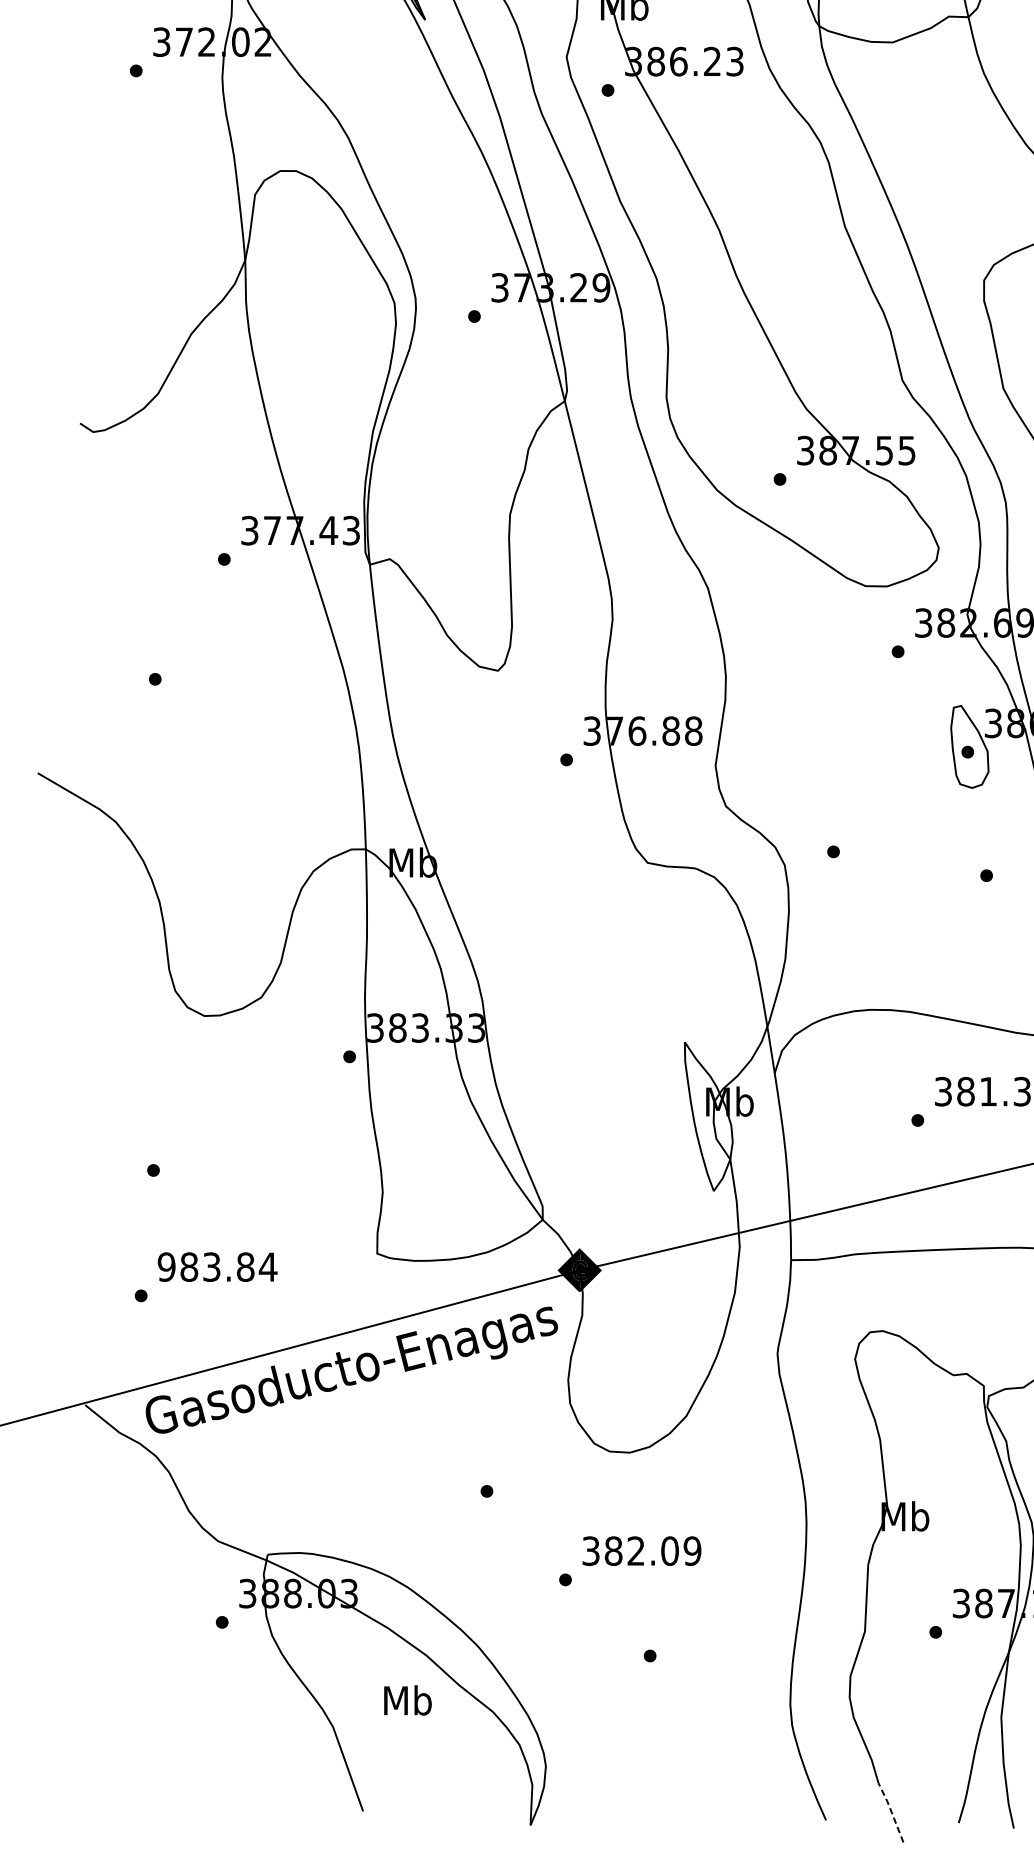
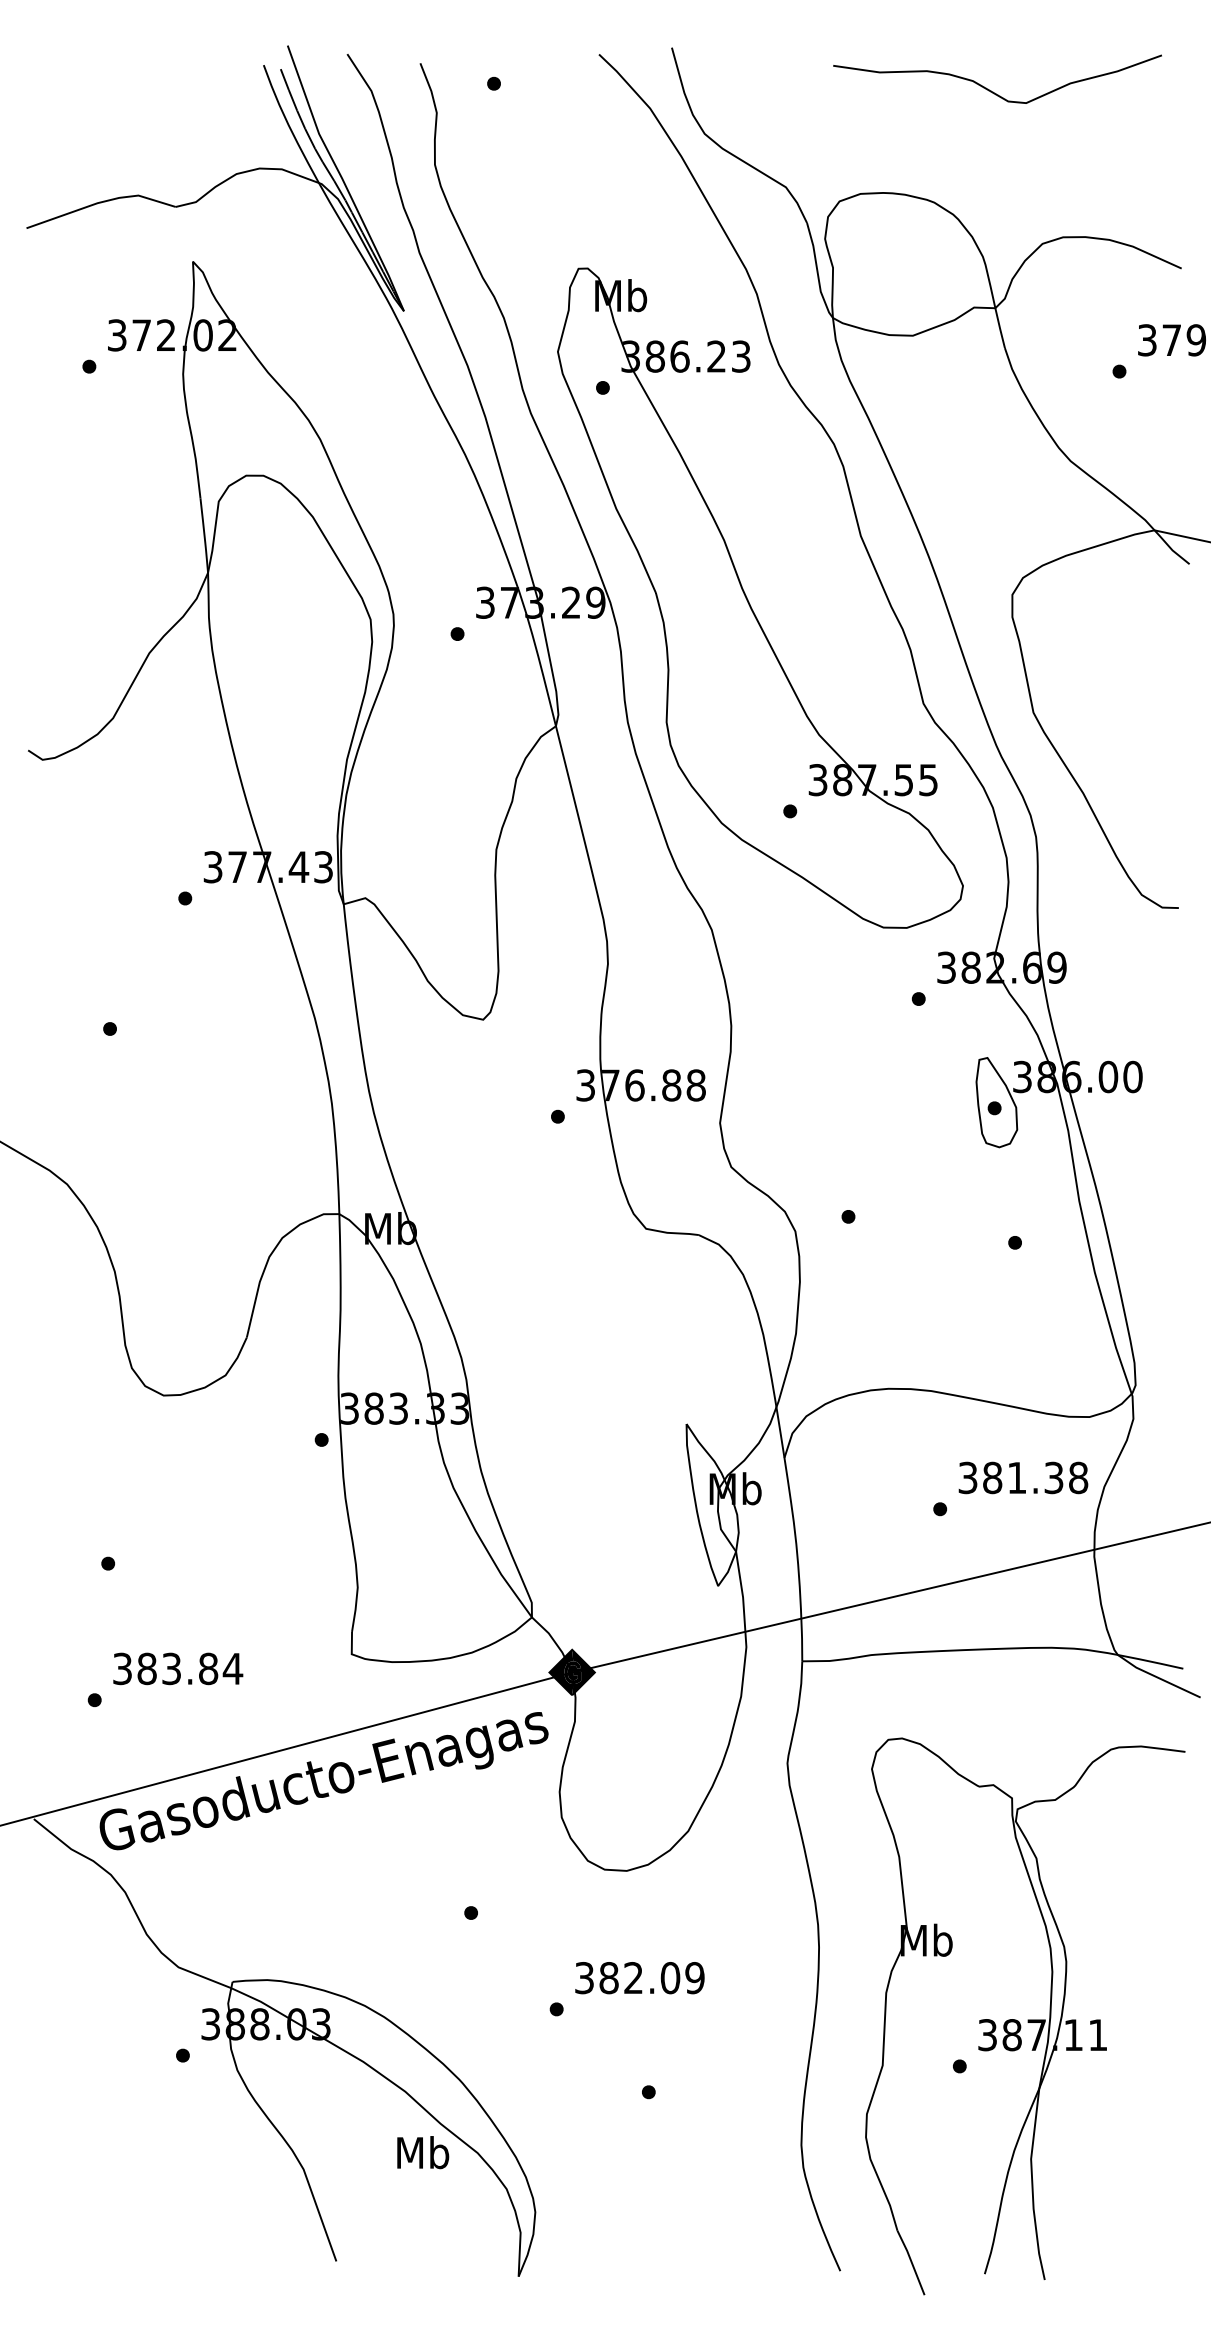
text: (166, 1266) -> (122, 1668), 983.84 -> 383.84
text: (408, 1700) -> (423, 2152), moved
line: (891, 1811) -> (911, 2261), dashed -> solid

